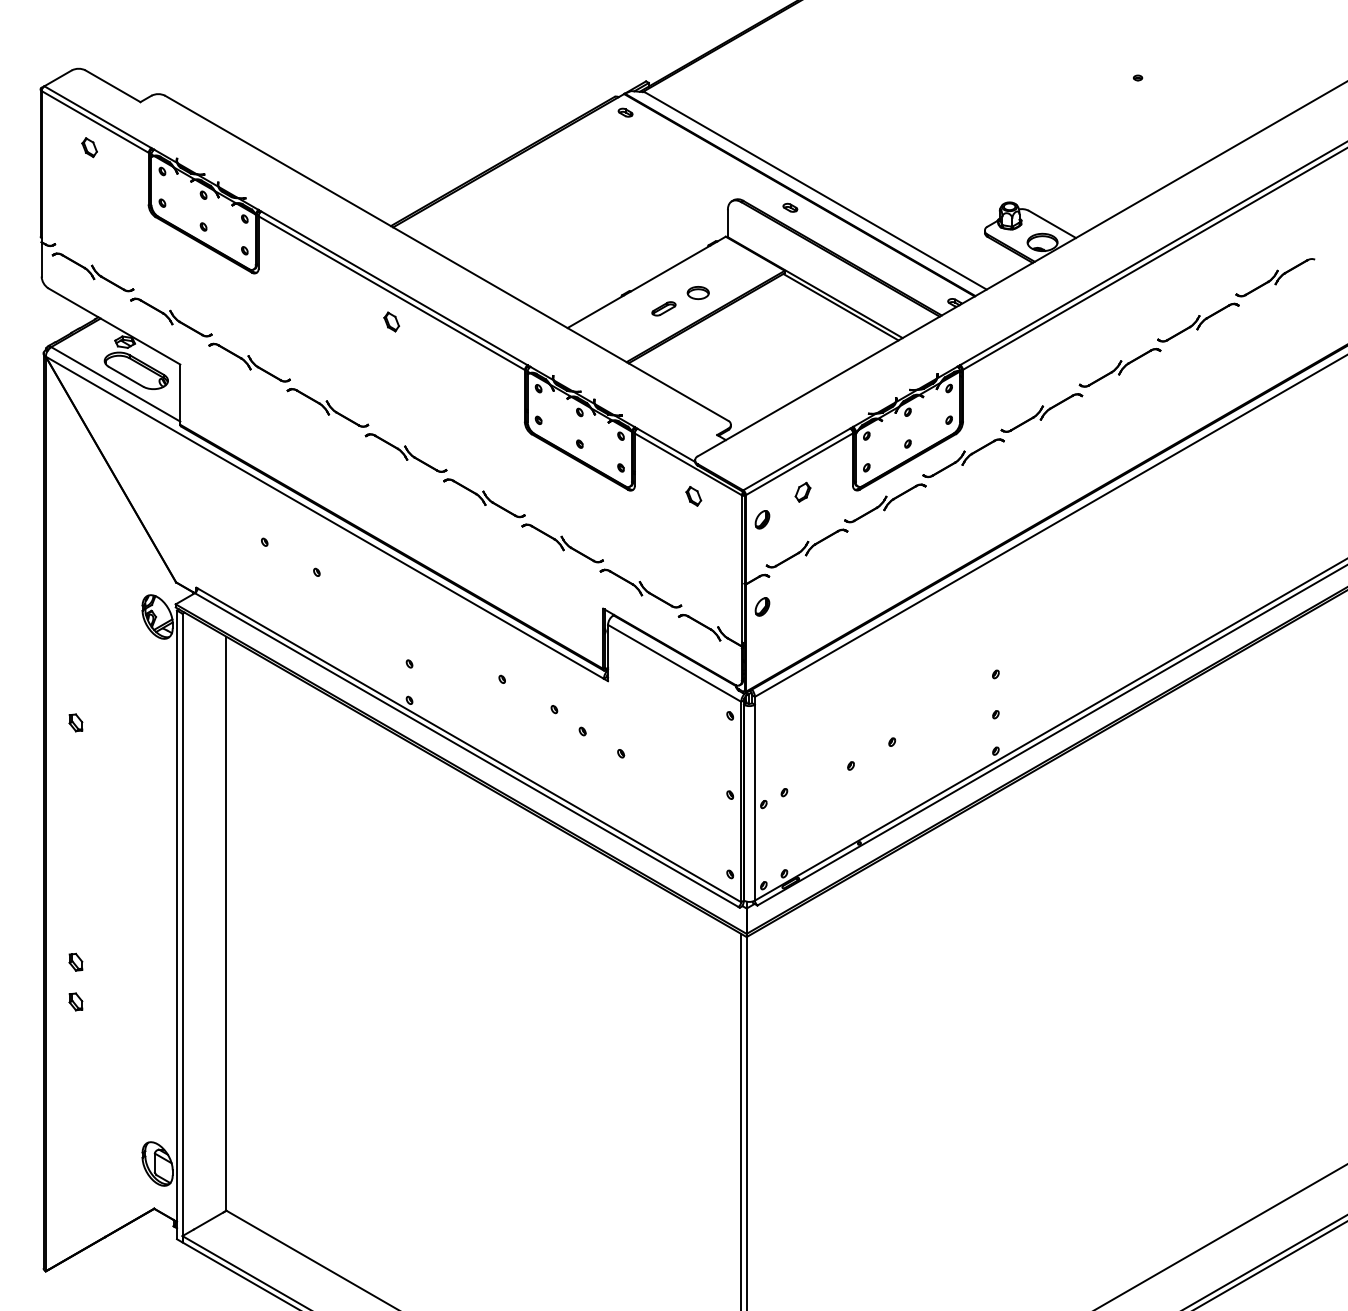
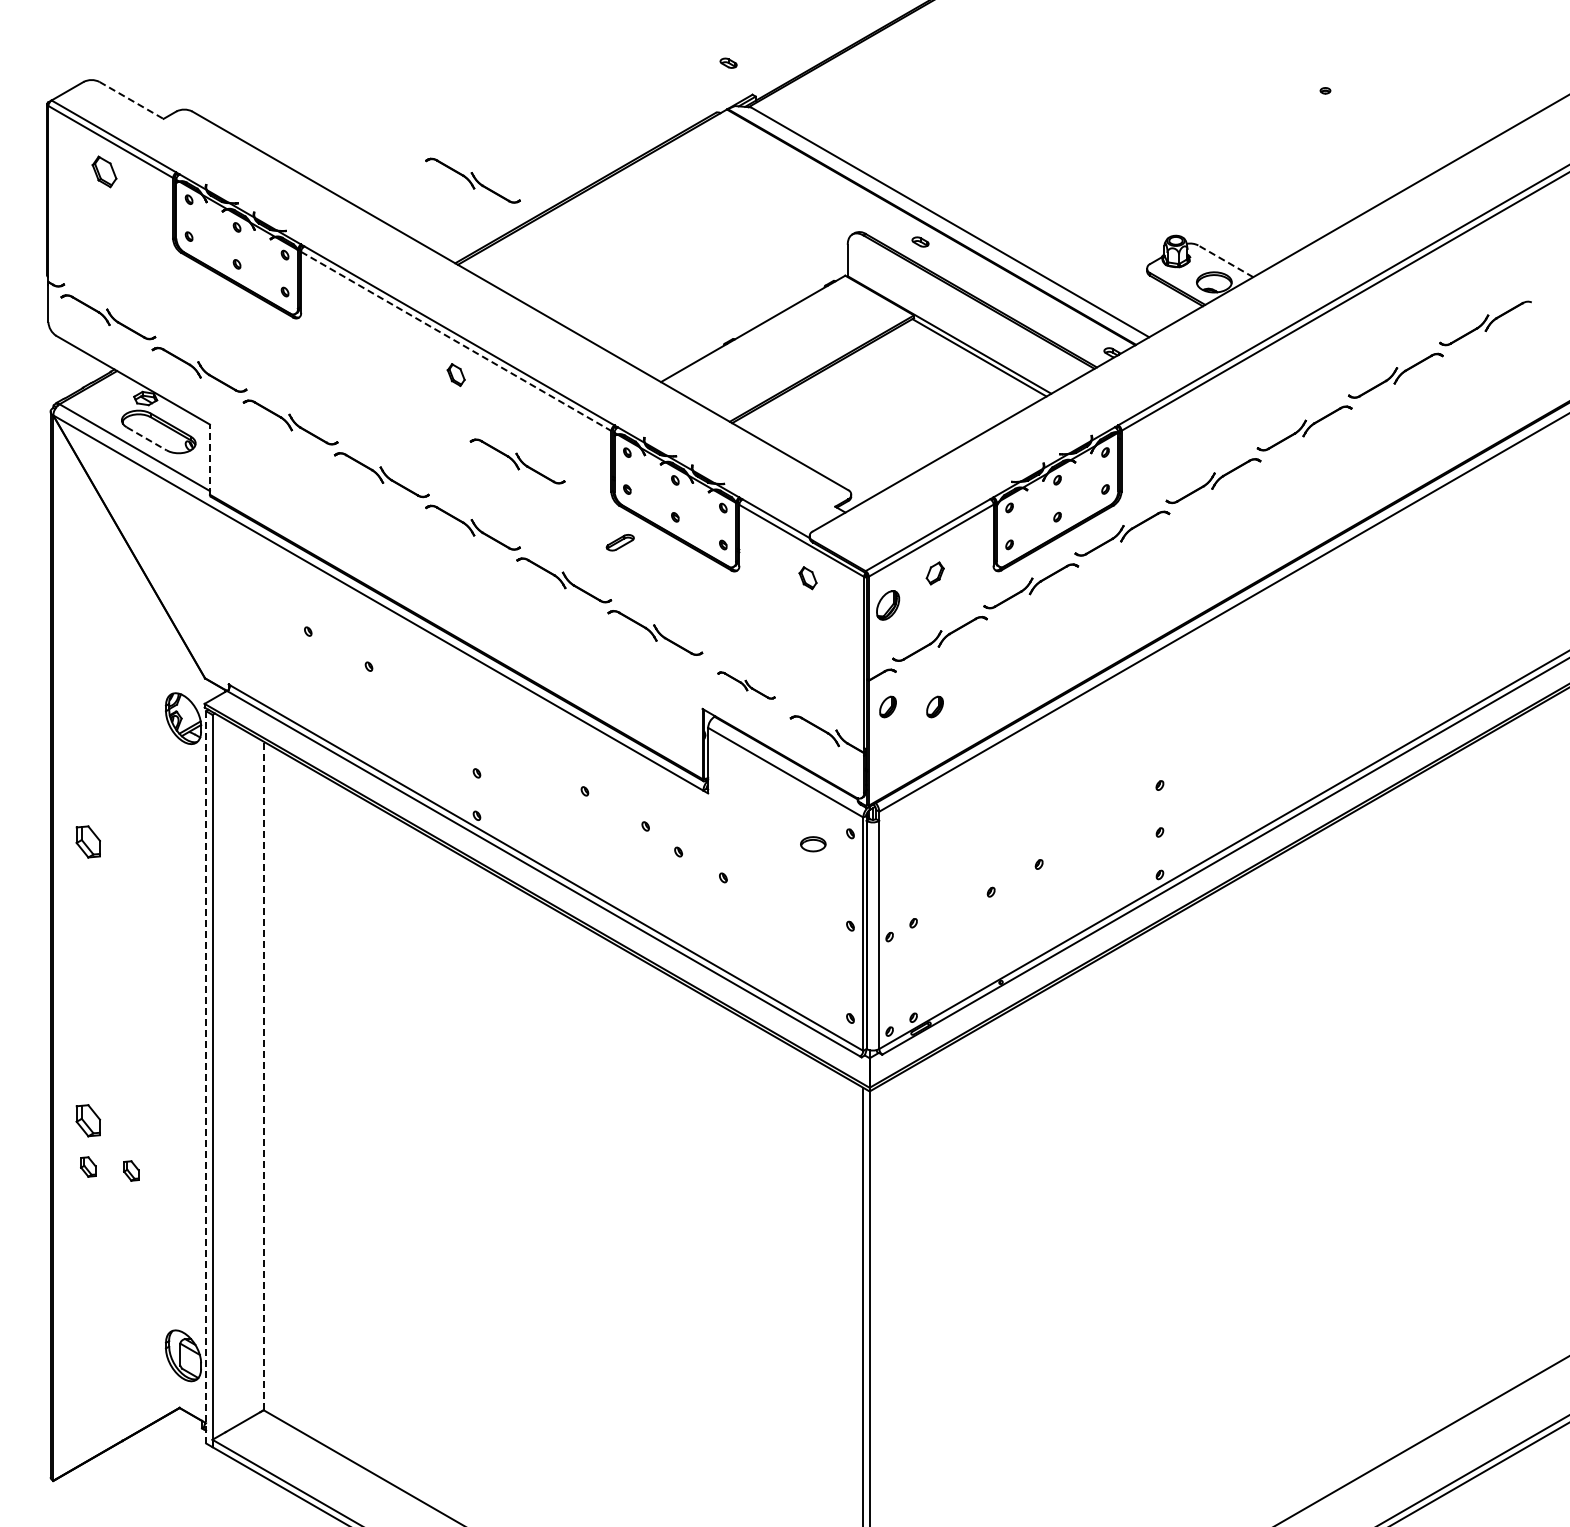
line: (112, 86) -> (131, 100), solid -> dashed
part: (625, 112) -> (728, 62), moved
part: (88, 147) -> (103, 171), size x1.4
part: (405, 154) -> (472, 180), added
line: (1052, 224) -> (1225, 261), solid -> dashed
line: (391, 293) -> (456, 341), solid -> dashed
part: (698, 293) -> (813, 844), moved
part: (663, 308) -> (619, 542), moved
line: (126, 377) -> (147, 439), solid -> dashed
line: (179, 394) -> (209, 459), solid -> dashed
part: (444, 396) -> (517, 461), added
part: (761, 519) -> (887, 605), size x1.4
part: (640, 588) -> (746, 685), size x0.6
part: (802, 606) -> (934, 706), added
part: (76, 722) -> (88, 841), size x1.6
line: (226, 923) -> (263, 1075), solid -> dashed
line: (177, 925) -> (206, 1077), solid -> dashed
part: (76, 961) -> (88, 1120), size x1.6
part: (112, 1004) -> (131, 1170), added

